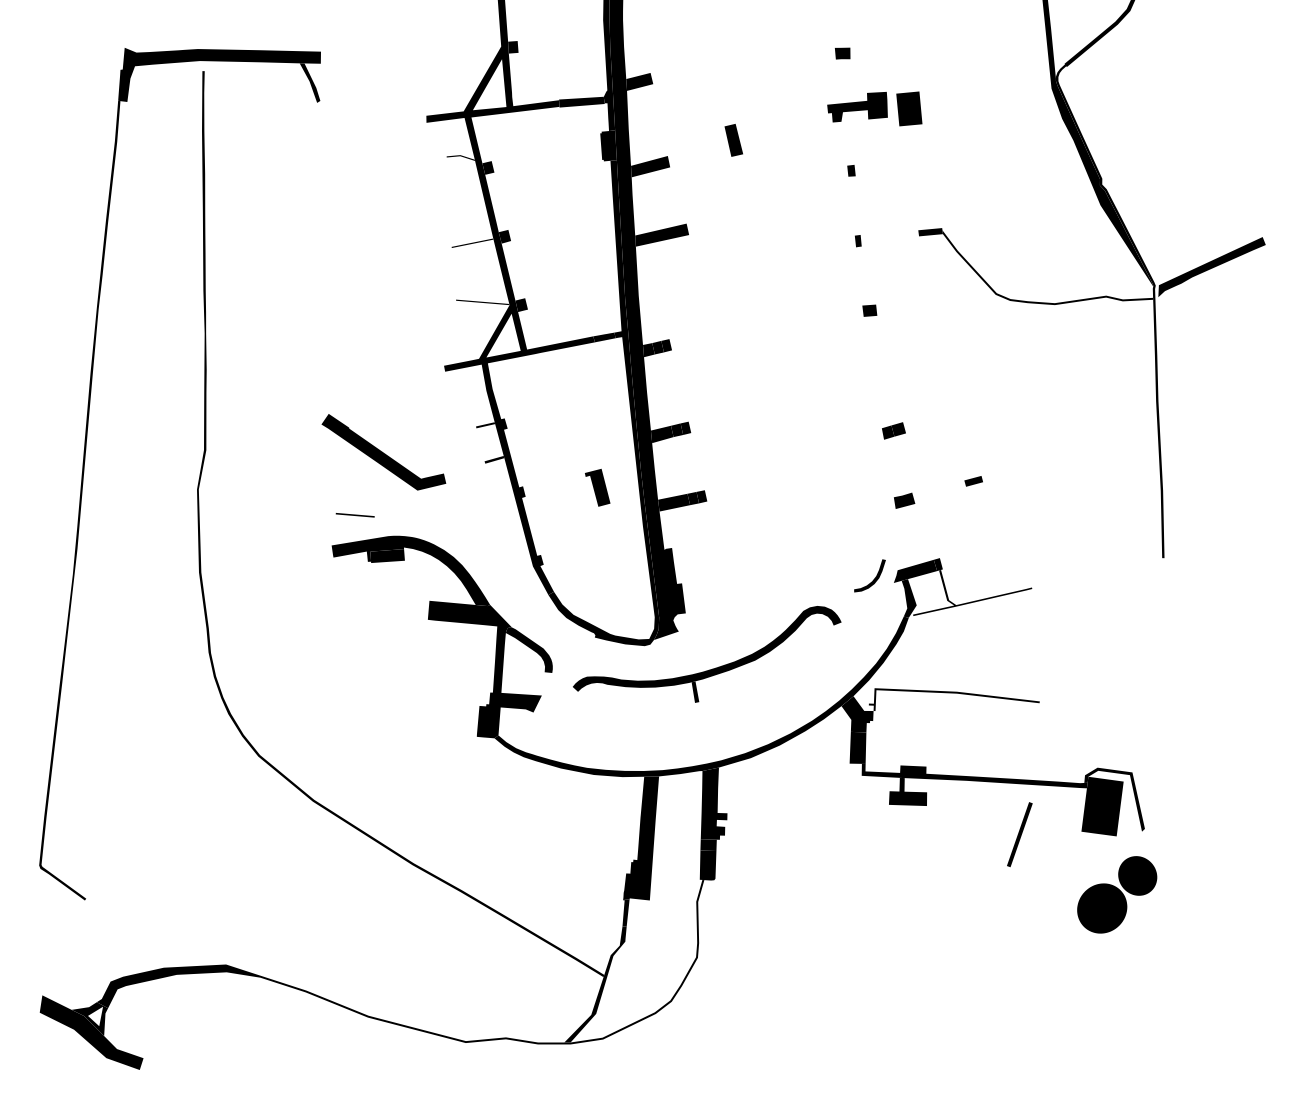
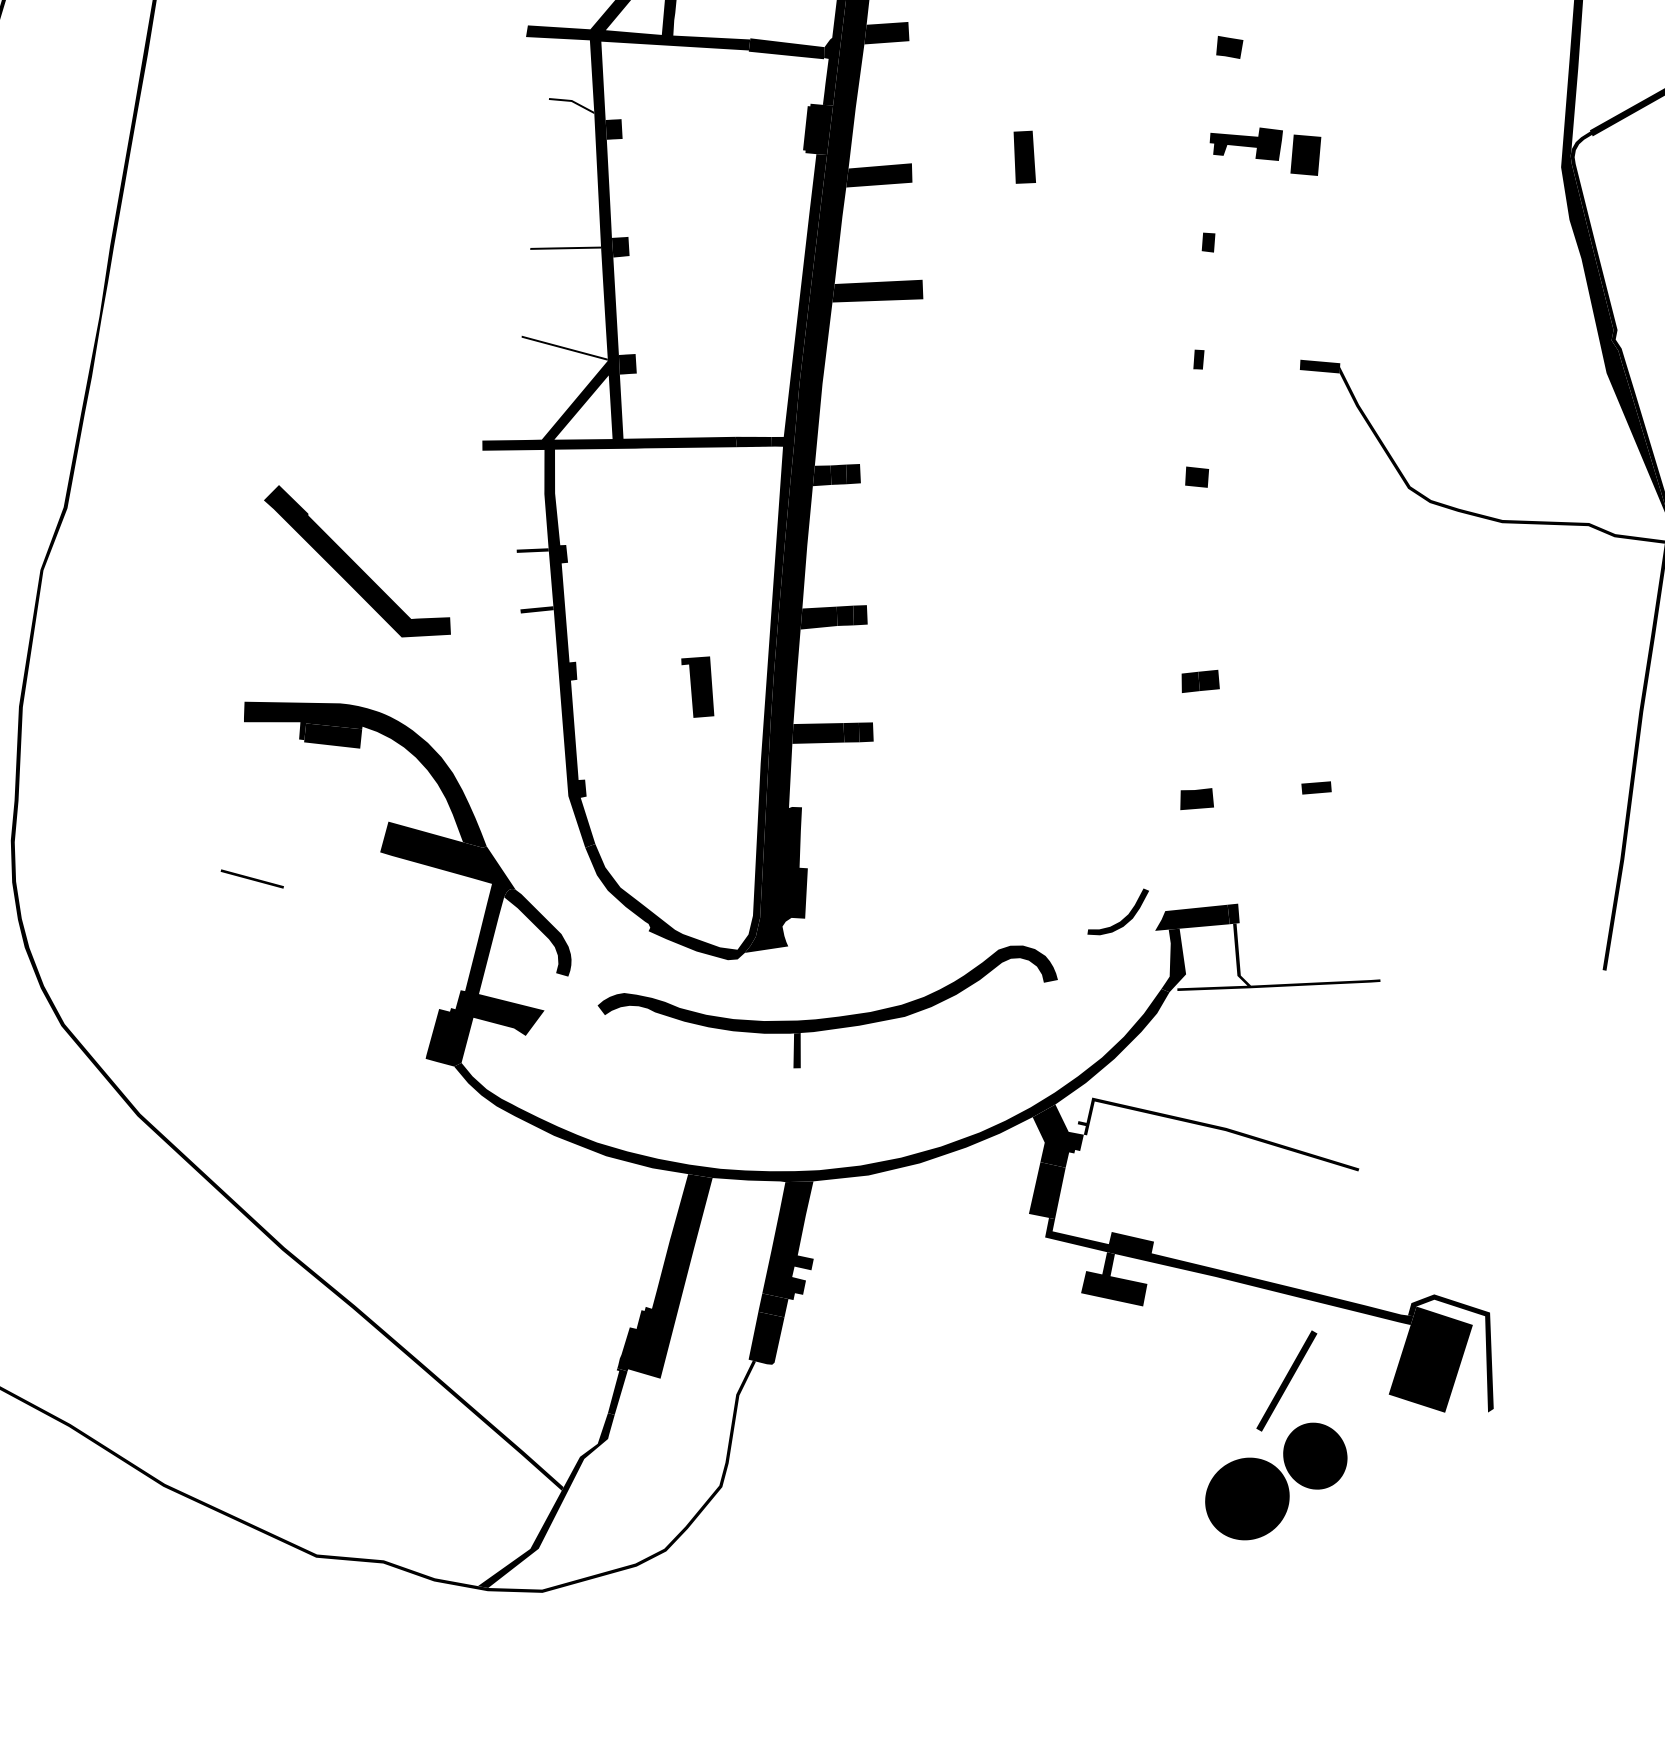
part: (874, 108) -> (1264, 147), size x0.71
line: (354, 515) -> (251, 879), moved
part: (1117, 894) -> (1276, 1480), moved

